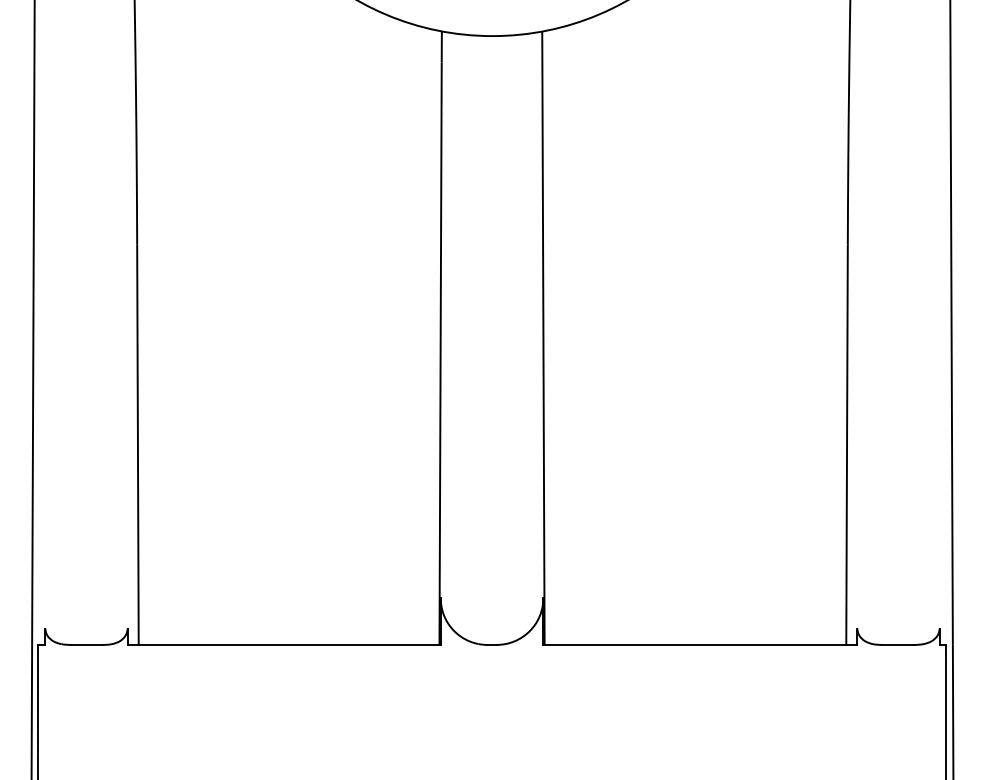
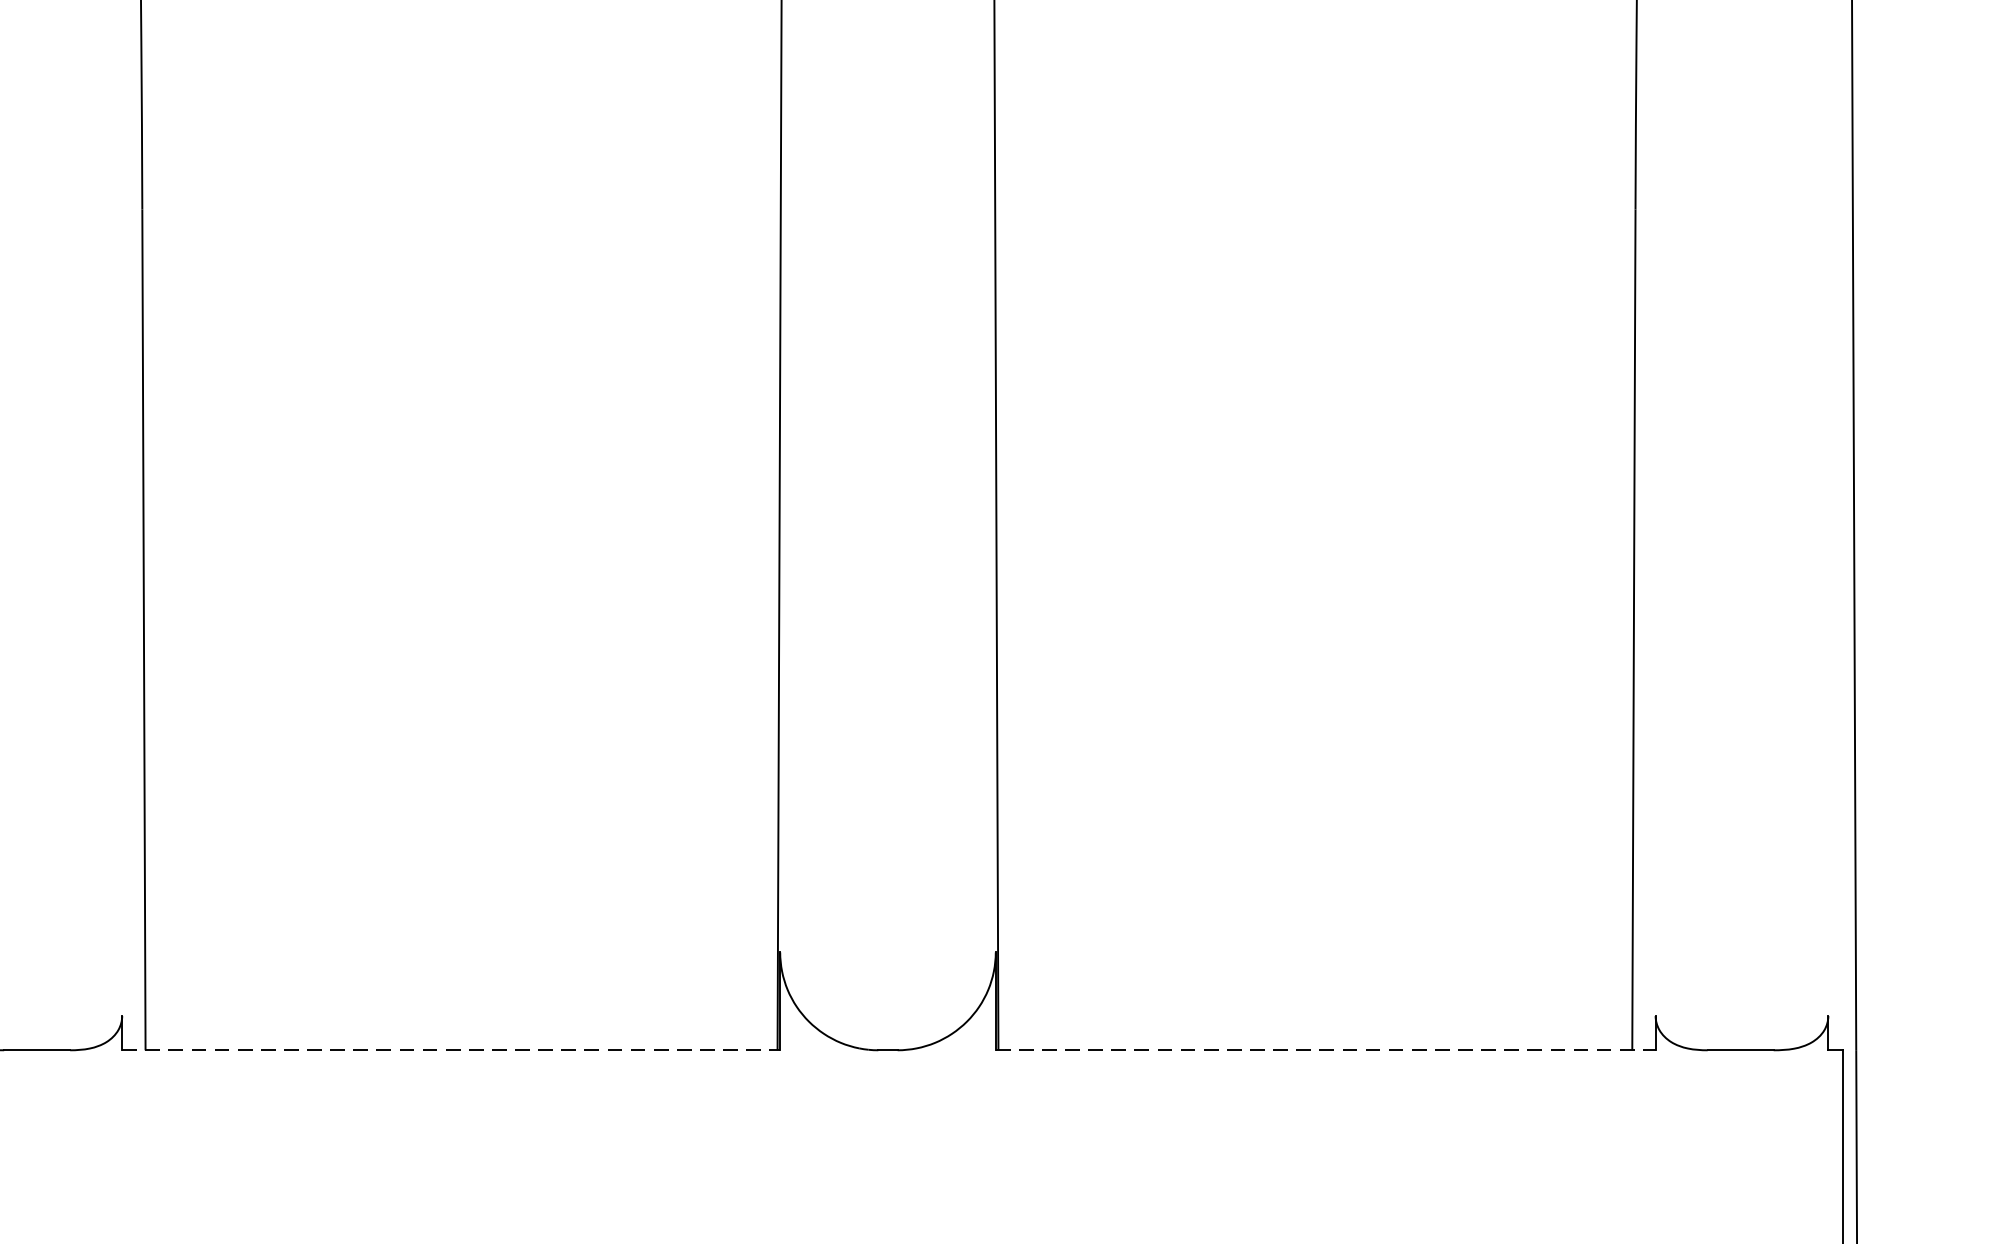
line: (284, 644) -> (451, 1049), solid -> dashed
line: (700, 644) -> (1325, 1049), solid -> dashed

